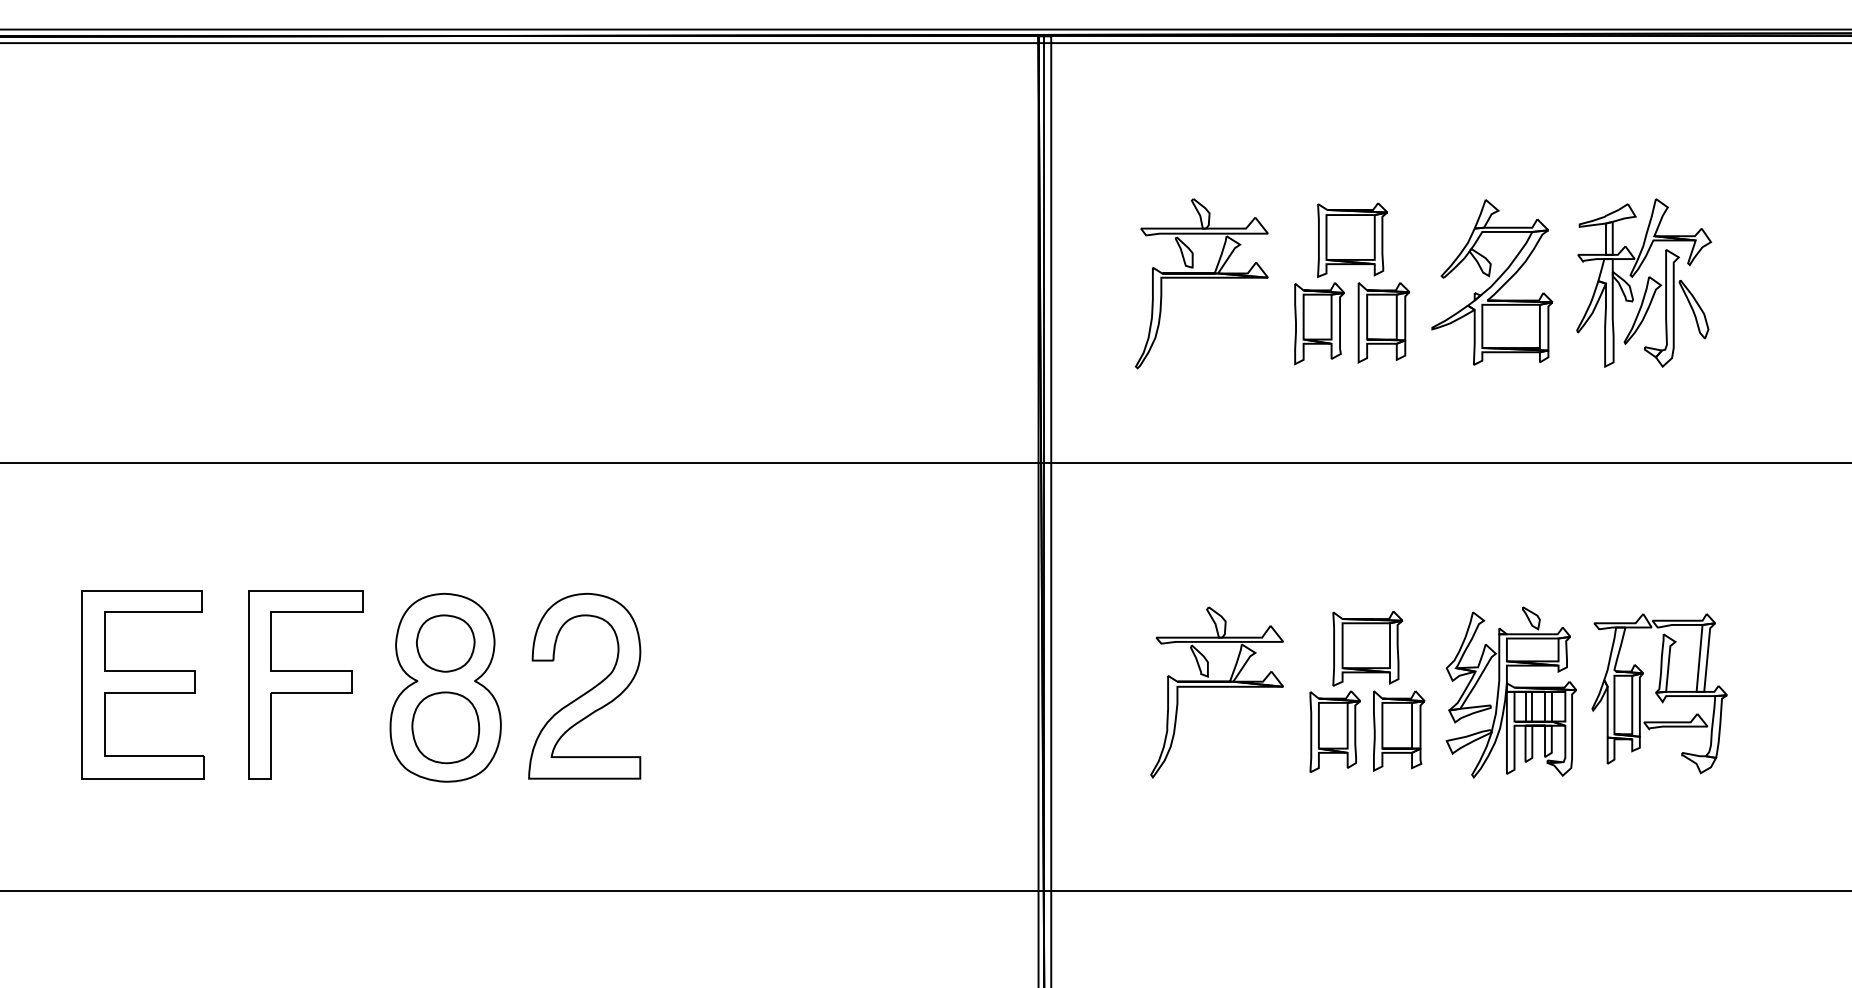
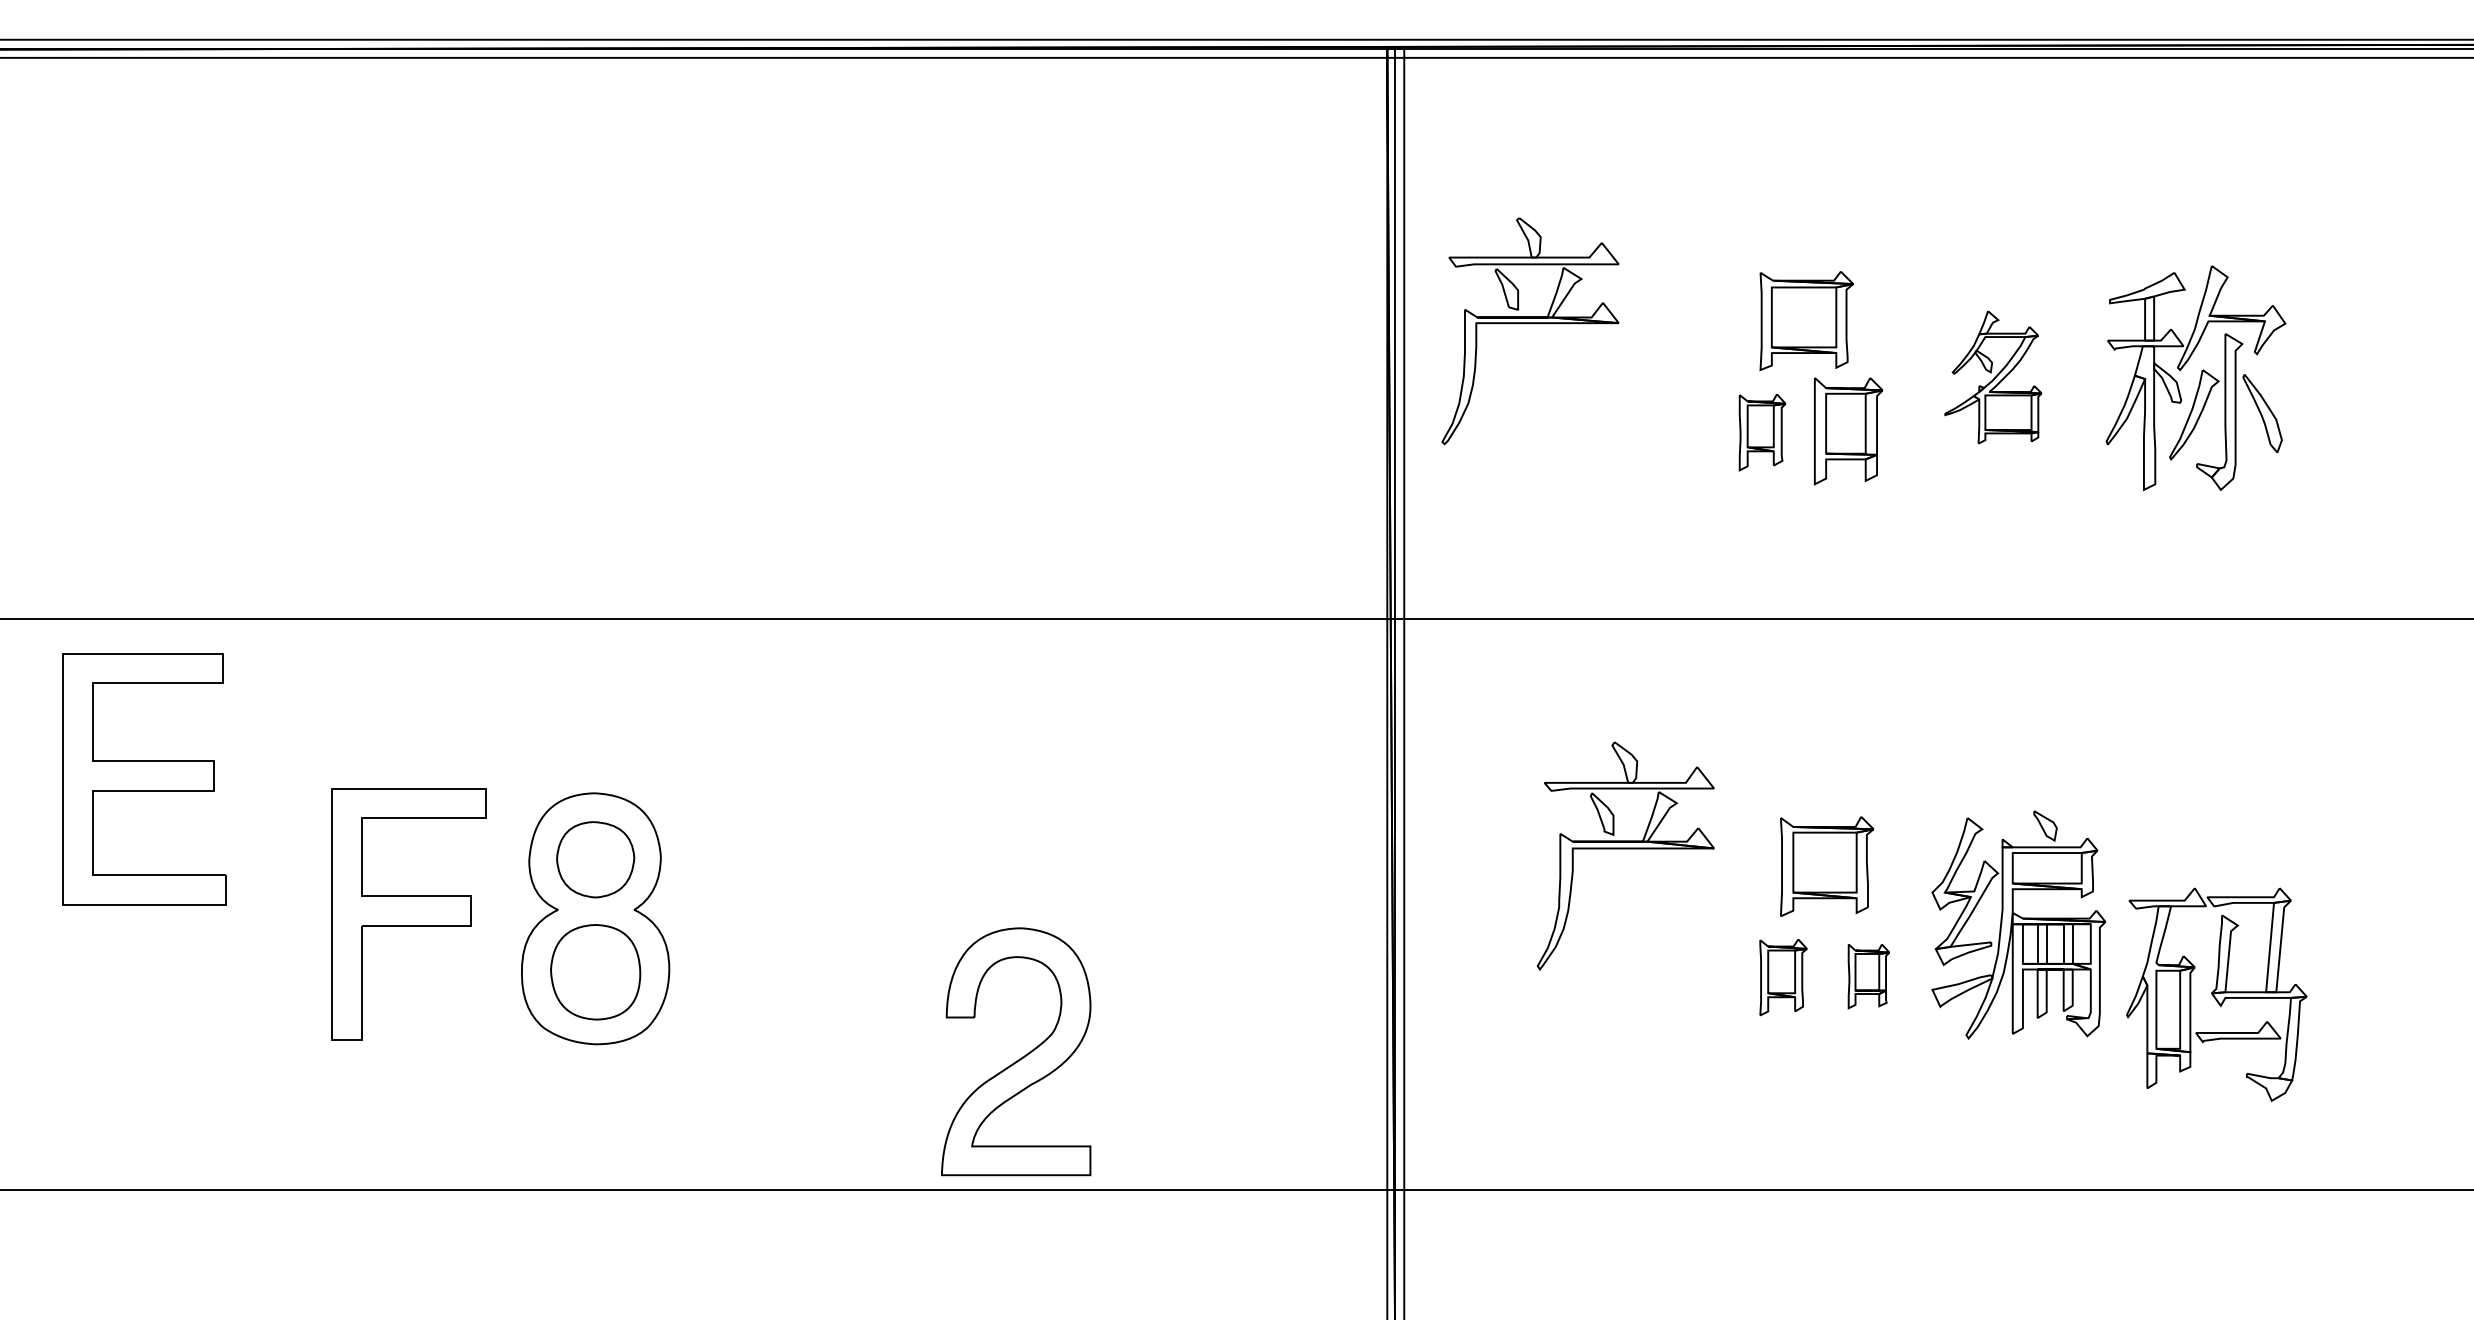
part: (1201, 278) -> (1530, 324), moved
part: (1492, 282) -> (1993, 377), size x0.6
part: (1319, 323) -> (1762, 432), size x0.7
part: (143, 684) -> (144, 779), moved
part: (587, 691) -> (1019, 1058), moved
part: (1216, 692) -> (1625, 855), moved
part: (1659, 693) -> (2216, 994), moved
part: (1398, 730) -> (1868, 976), size x0.6
part: (1335, 731) -> (1783, 977), size x0.7

